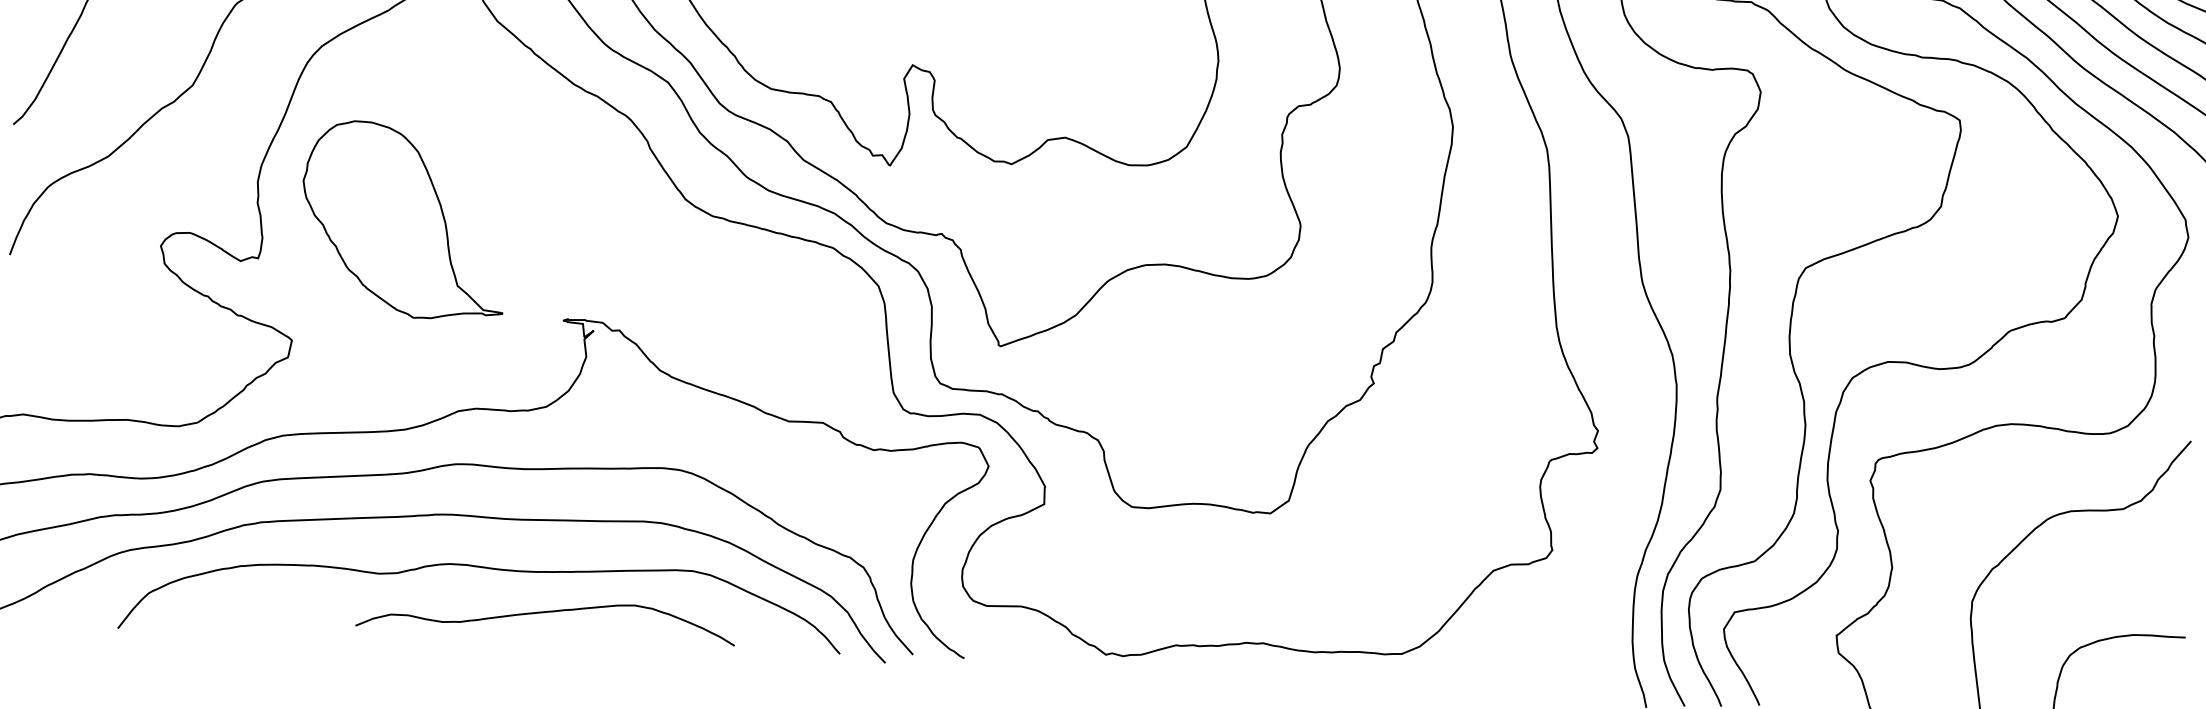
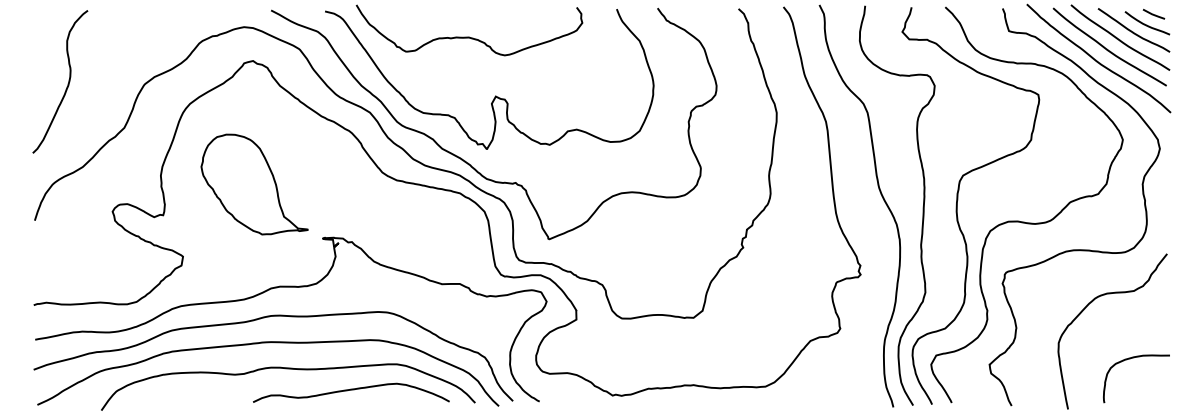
part: (403, 220) -> (254, 184), moved
curve: (546, 613) -> (351, 390), moved

